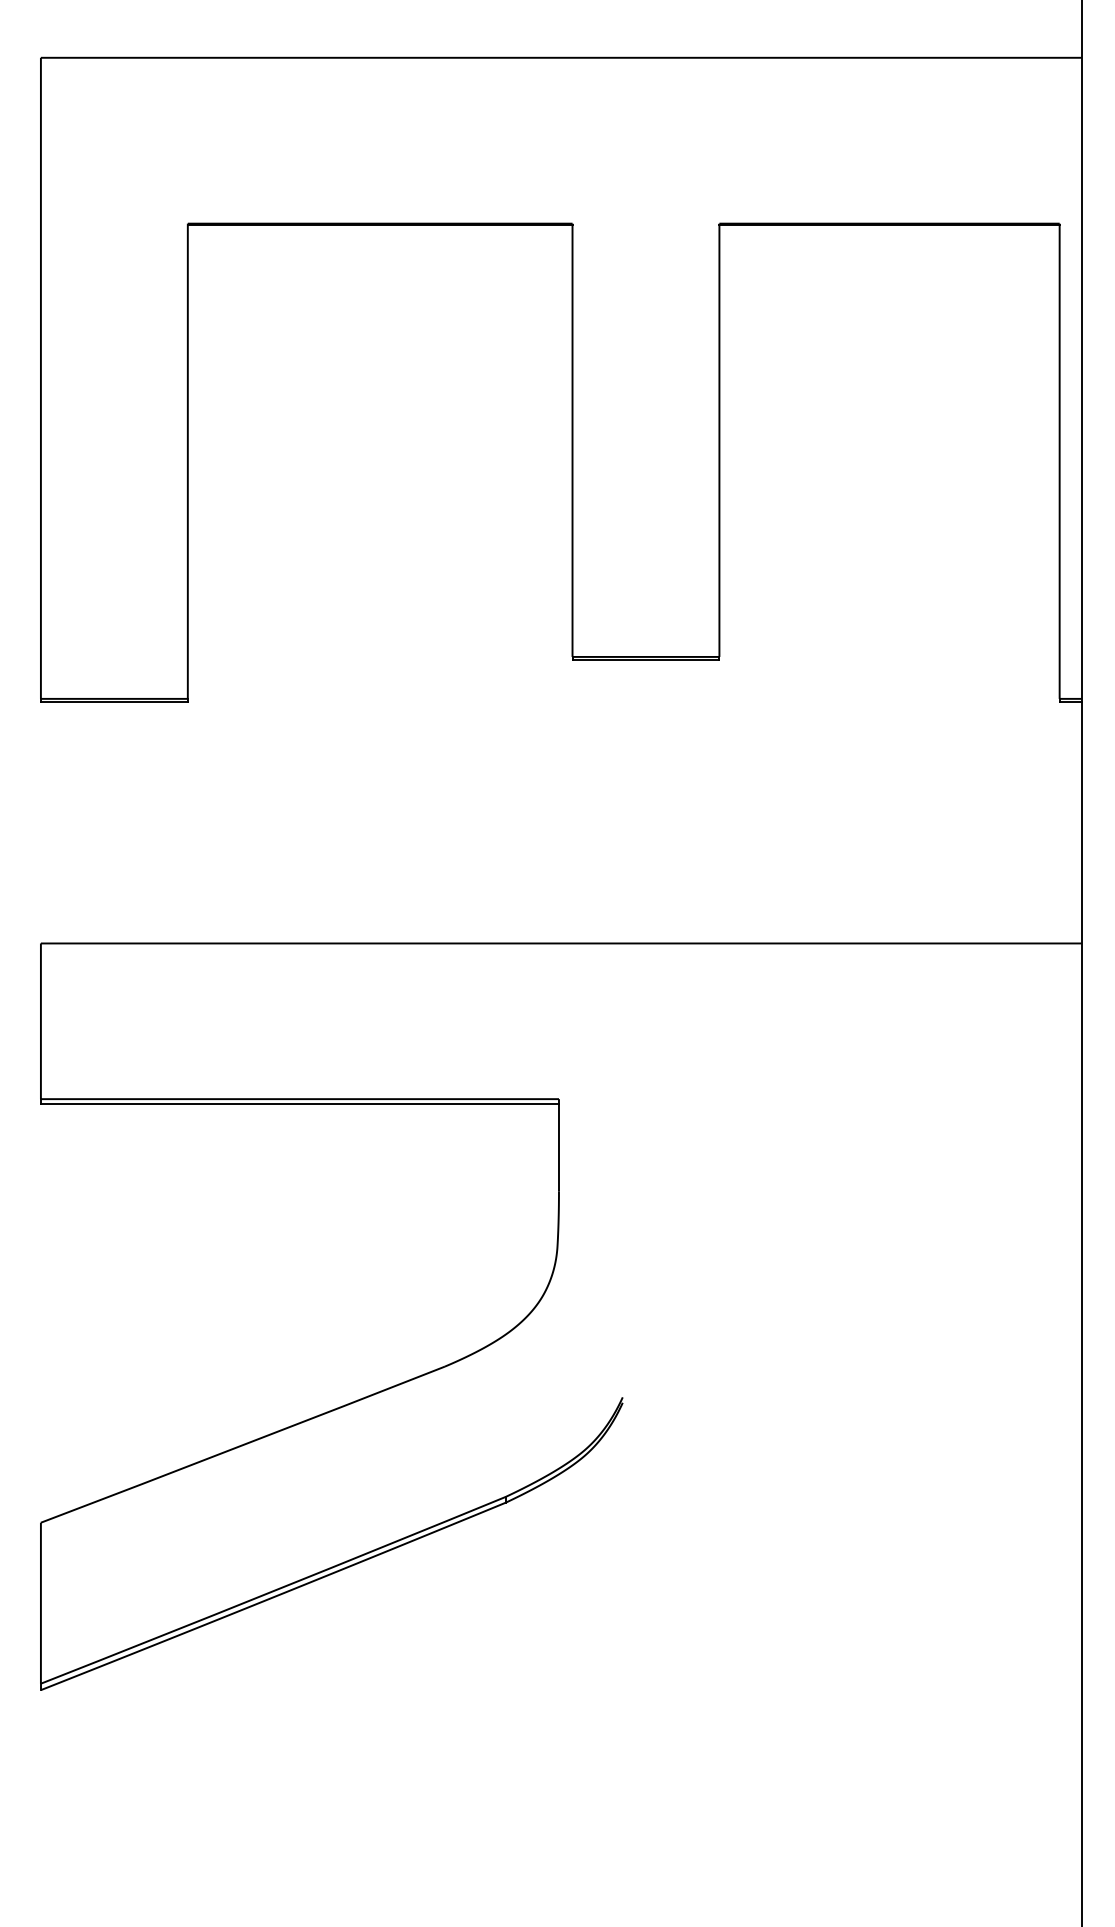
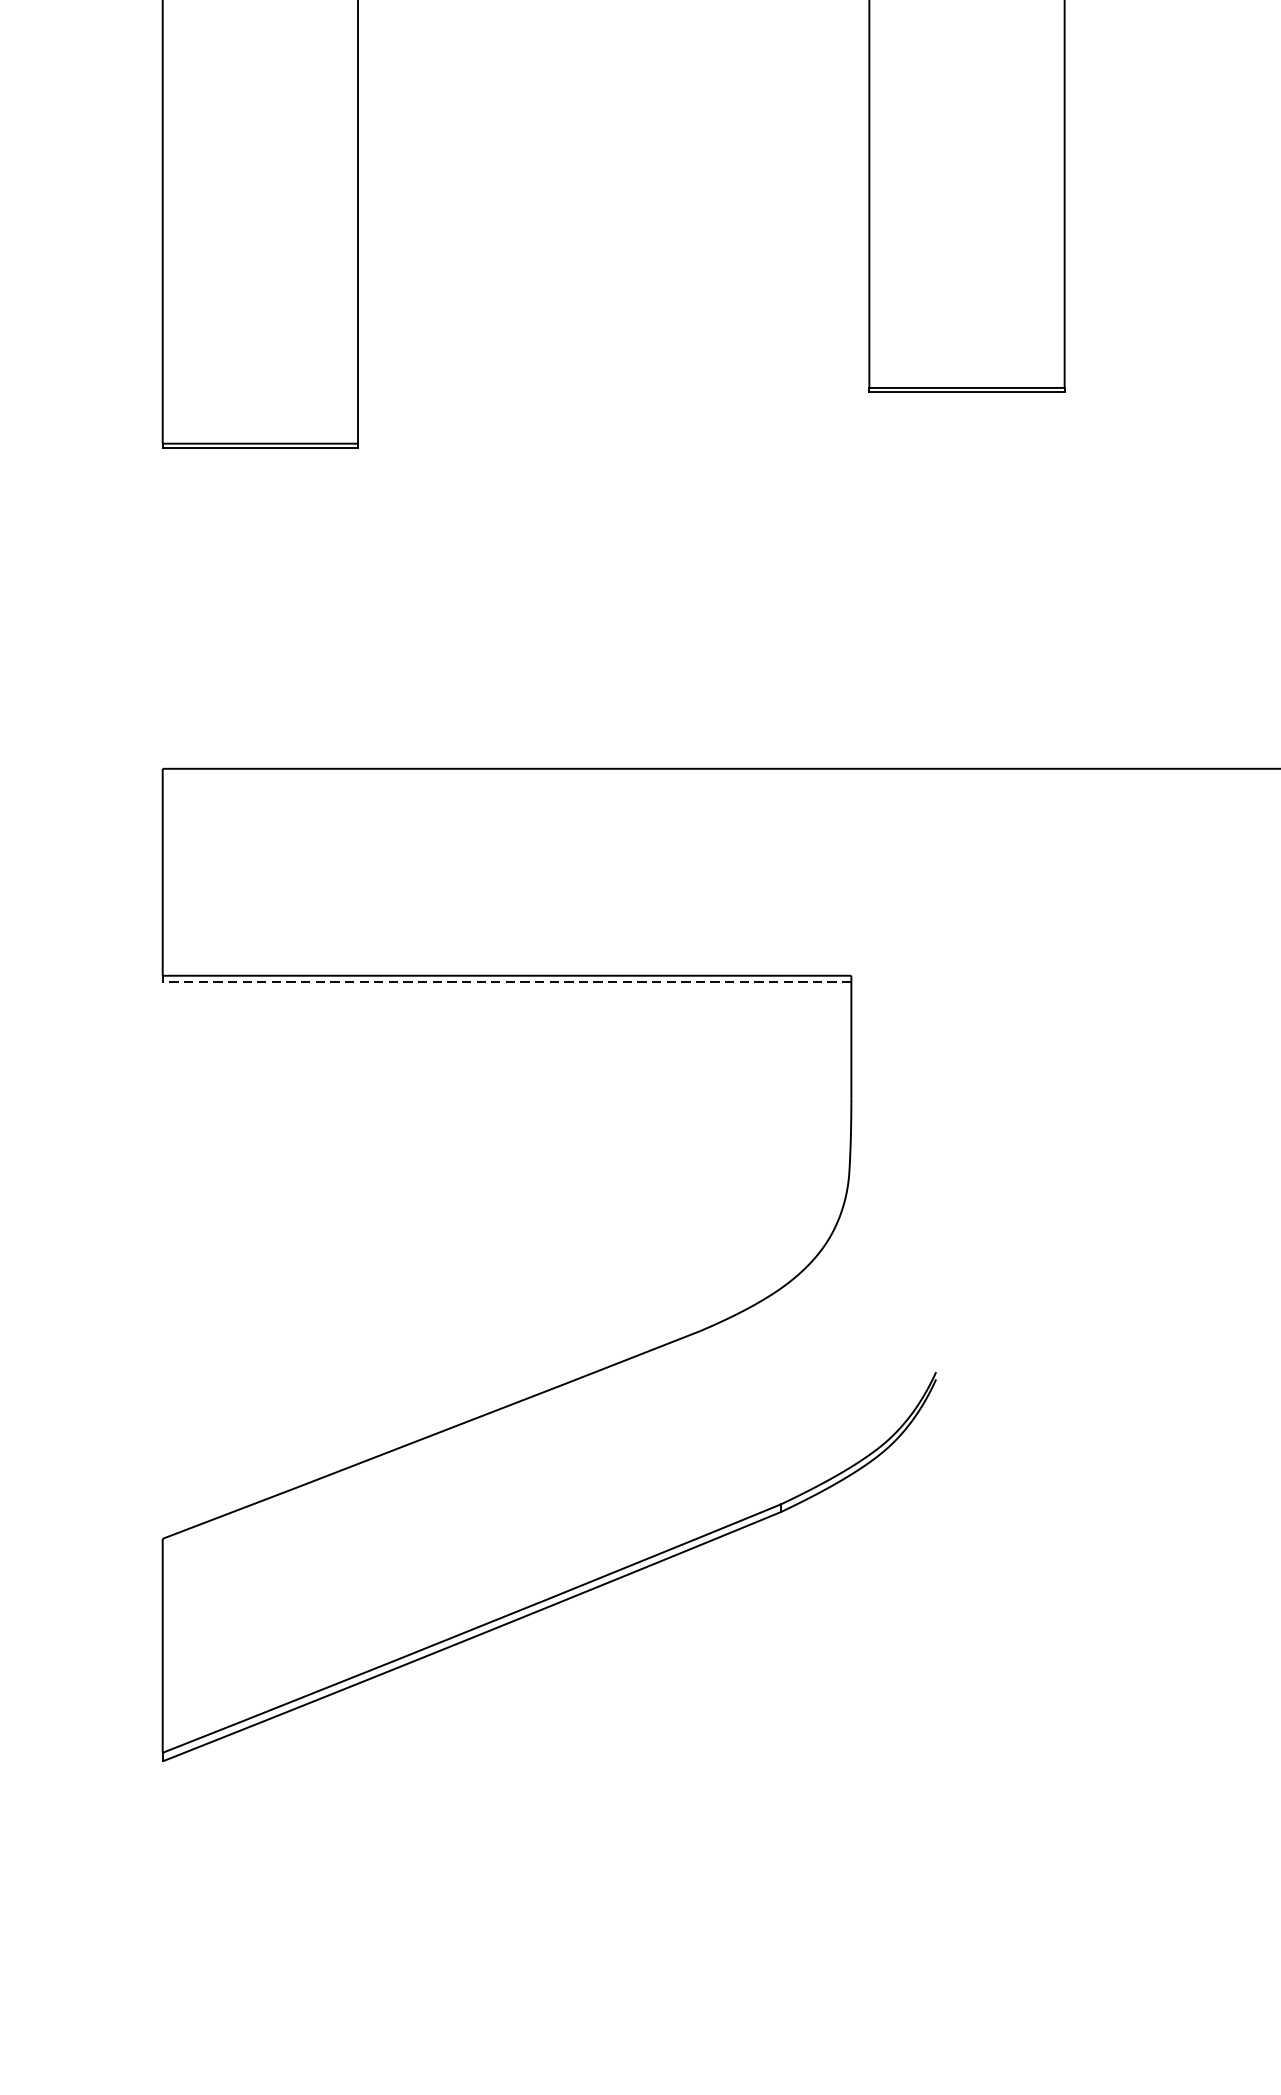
line: (299, 1103) -> (506, 981), solid -> dashed

